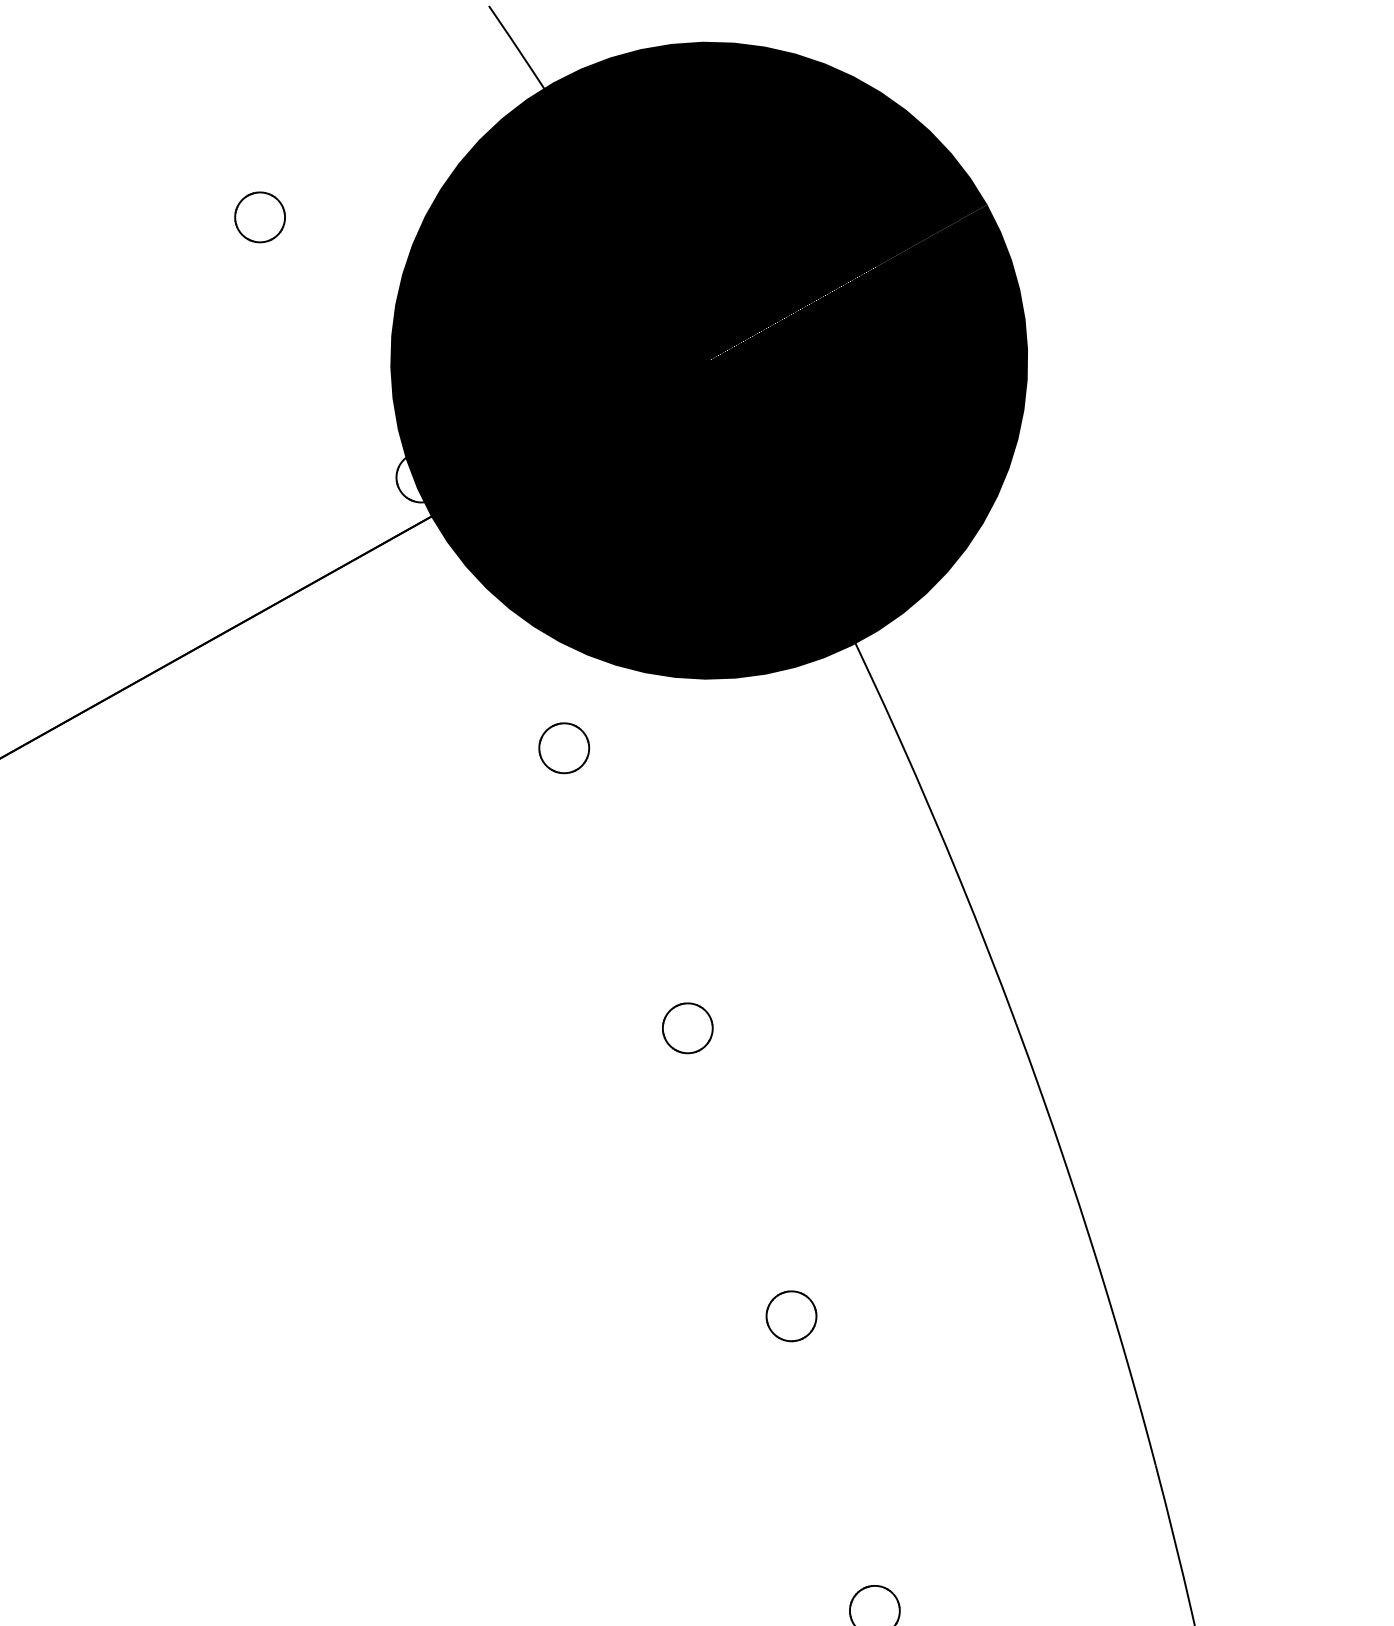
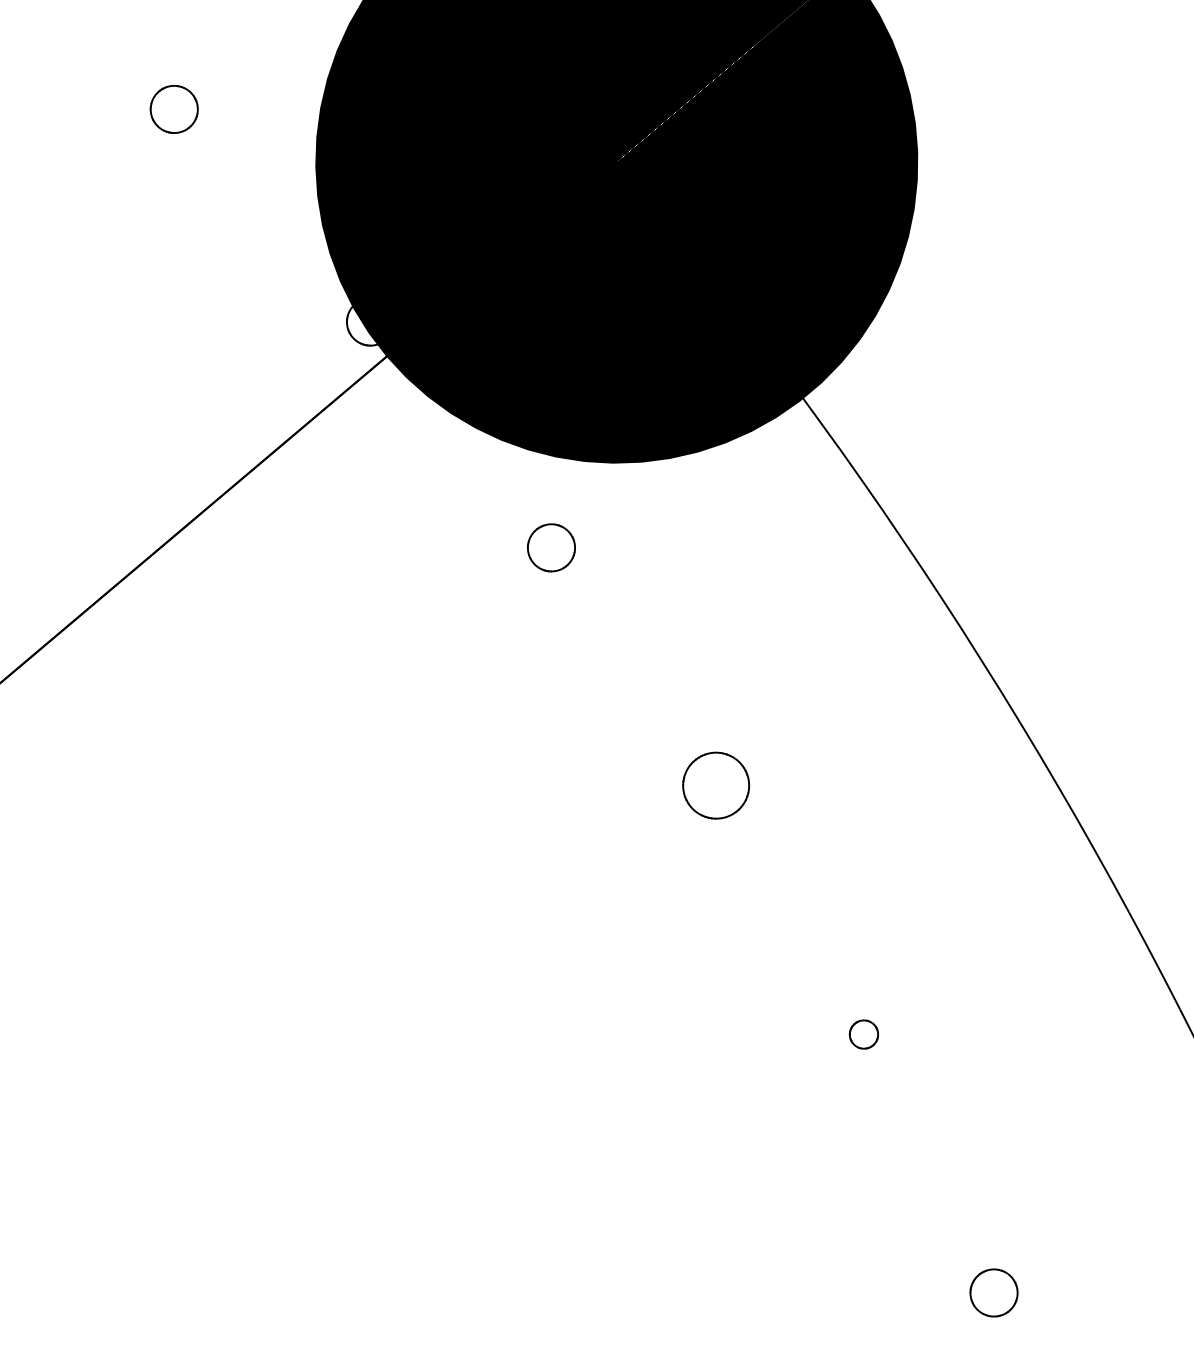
part: (687, 1028) -> (715, 785), size x1.4
part: (791, 1316) -> (864, 1034), size x0.6

